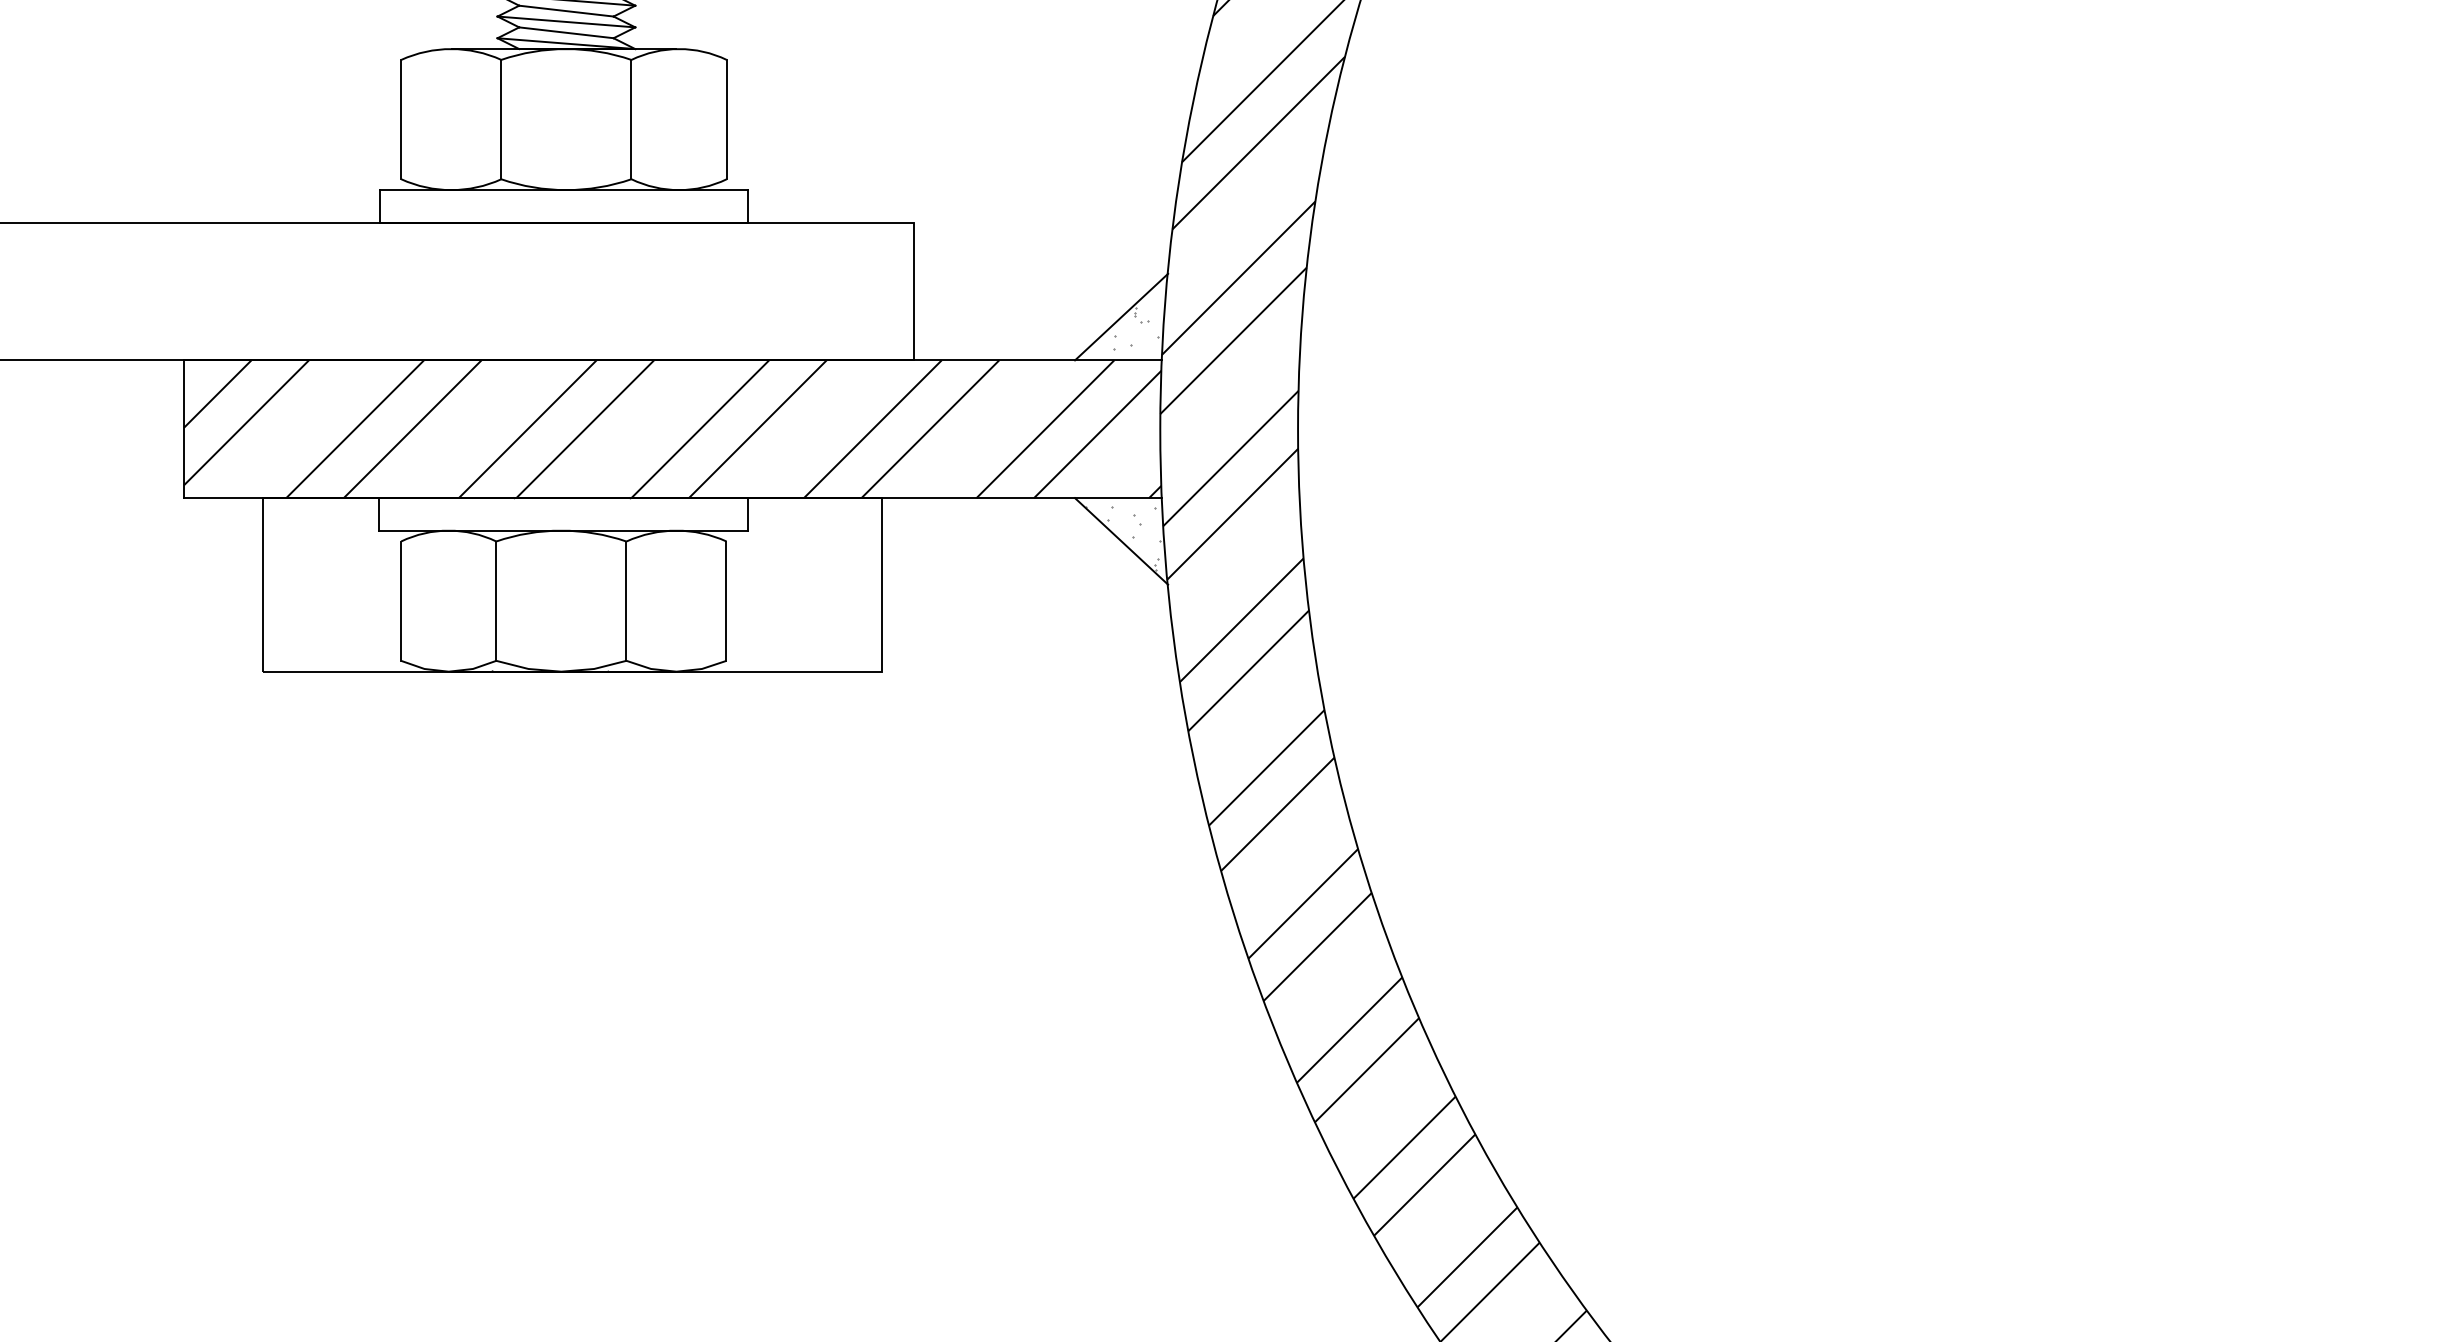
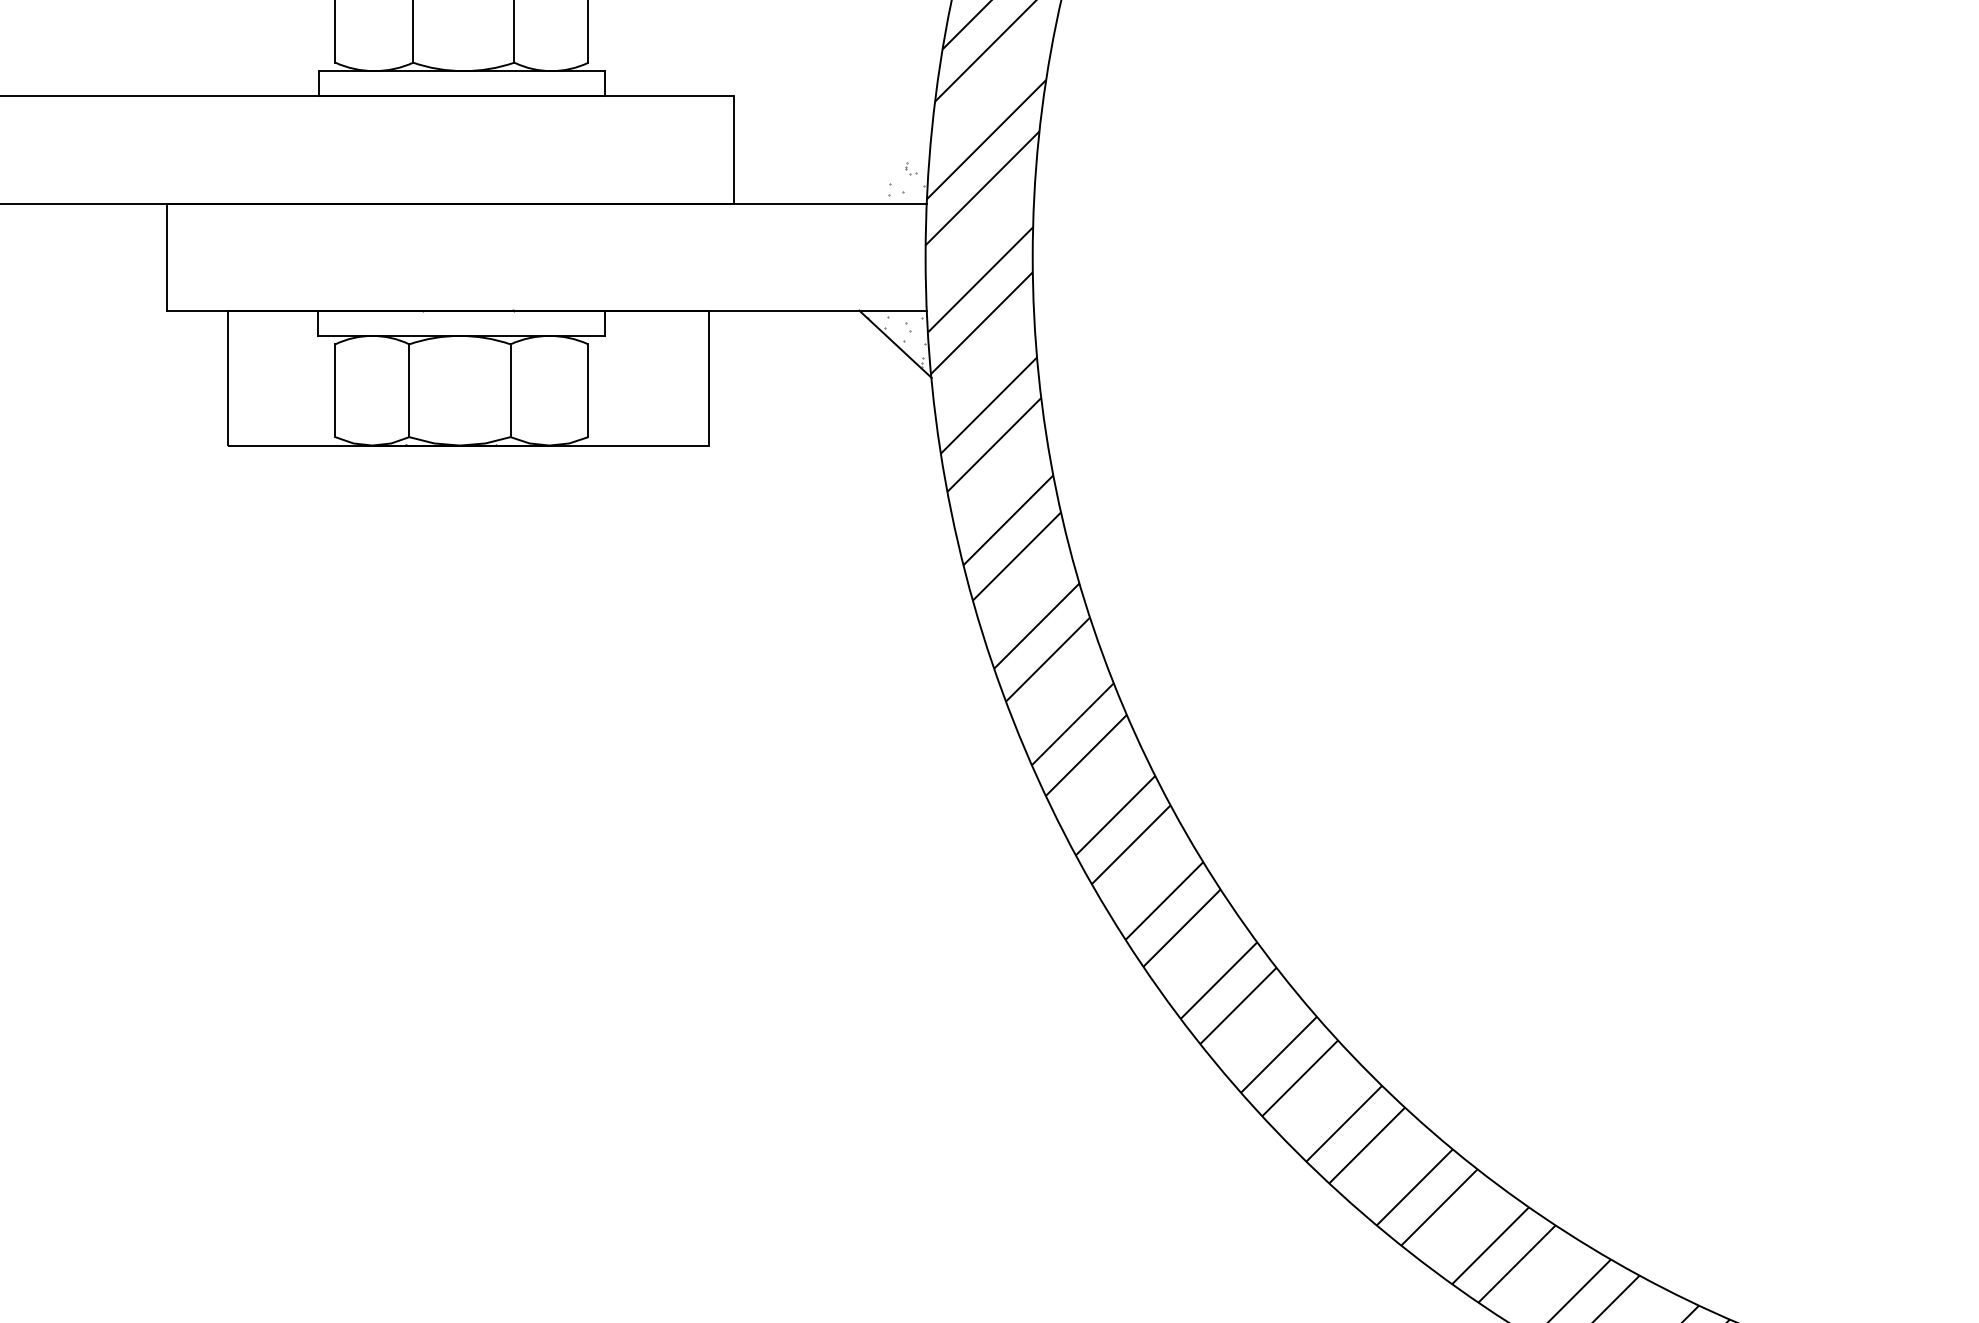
line: (1121, 316) -> (895, 169), removed
hatch: (672, 428) -> (546, 256), removed

